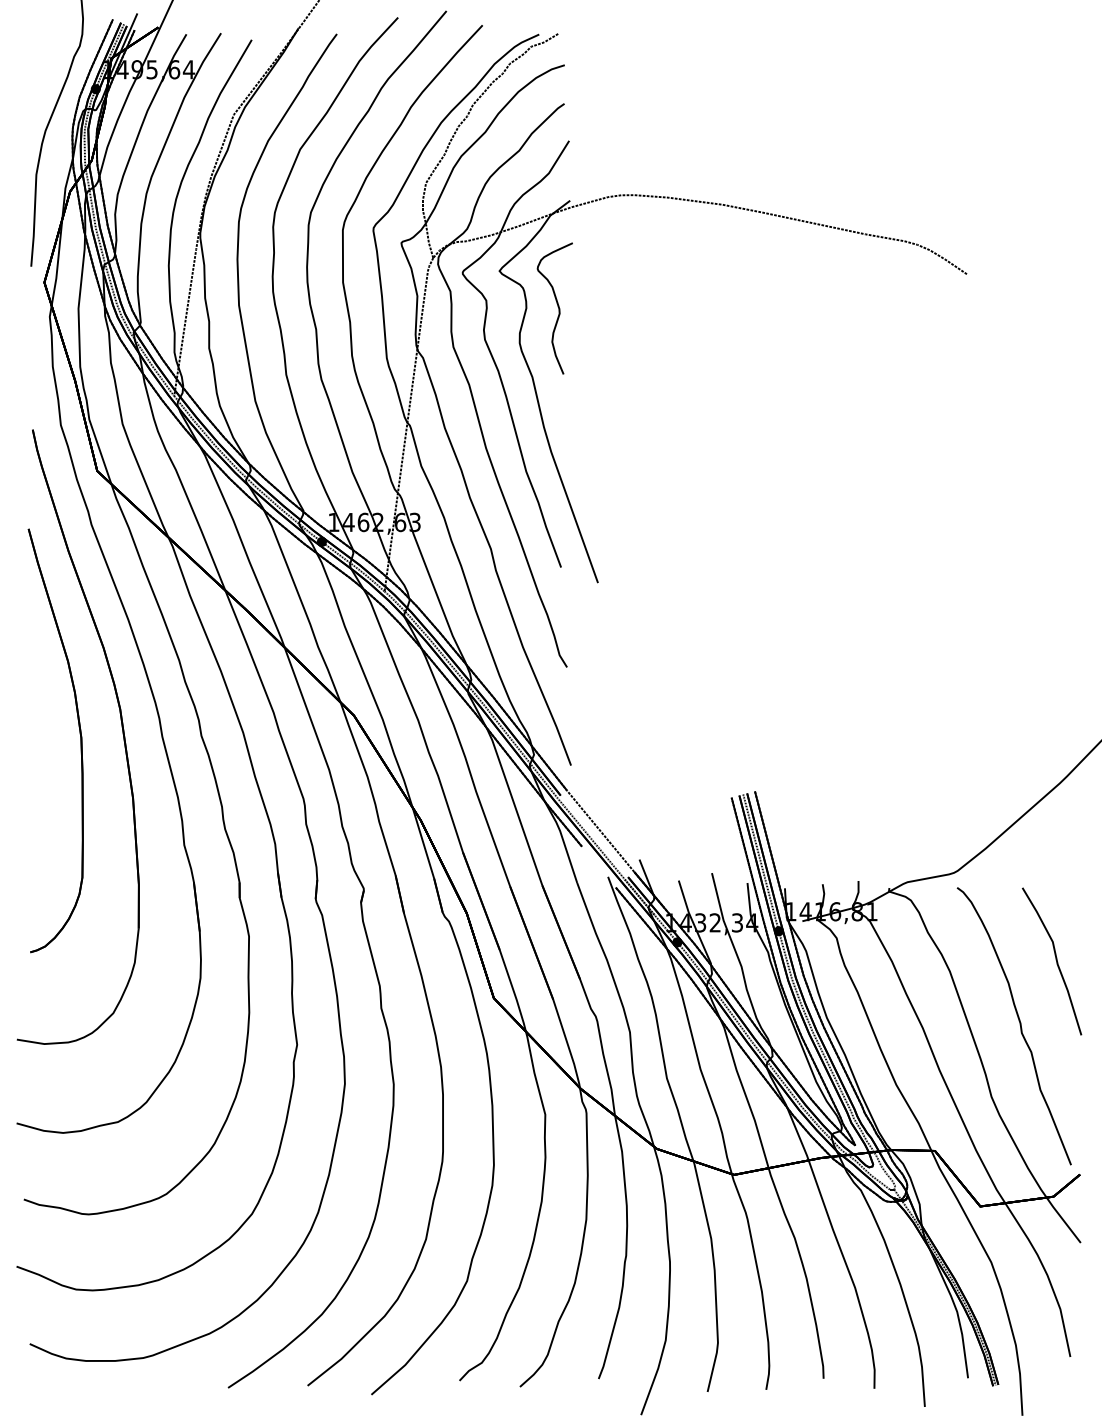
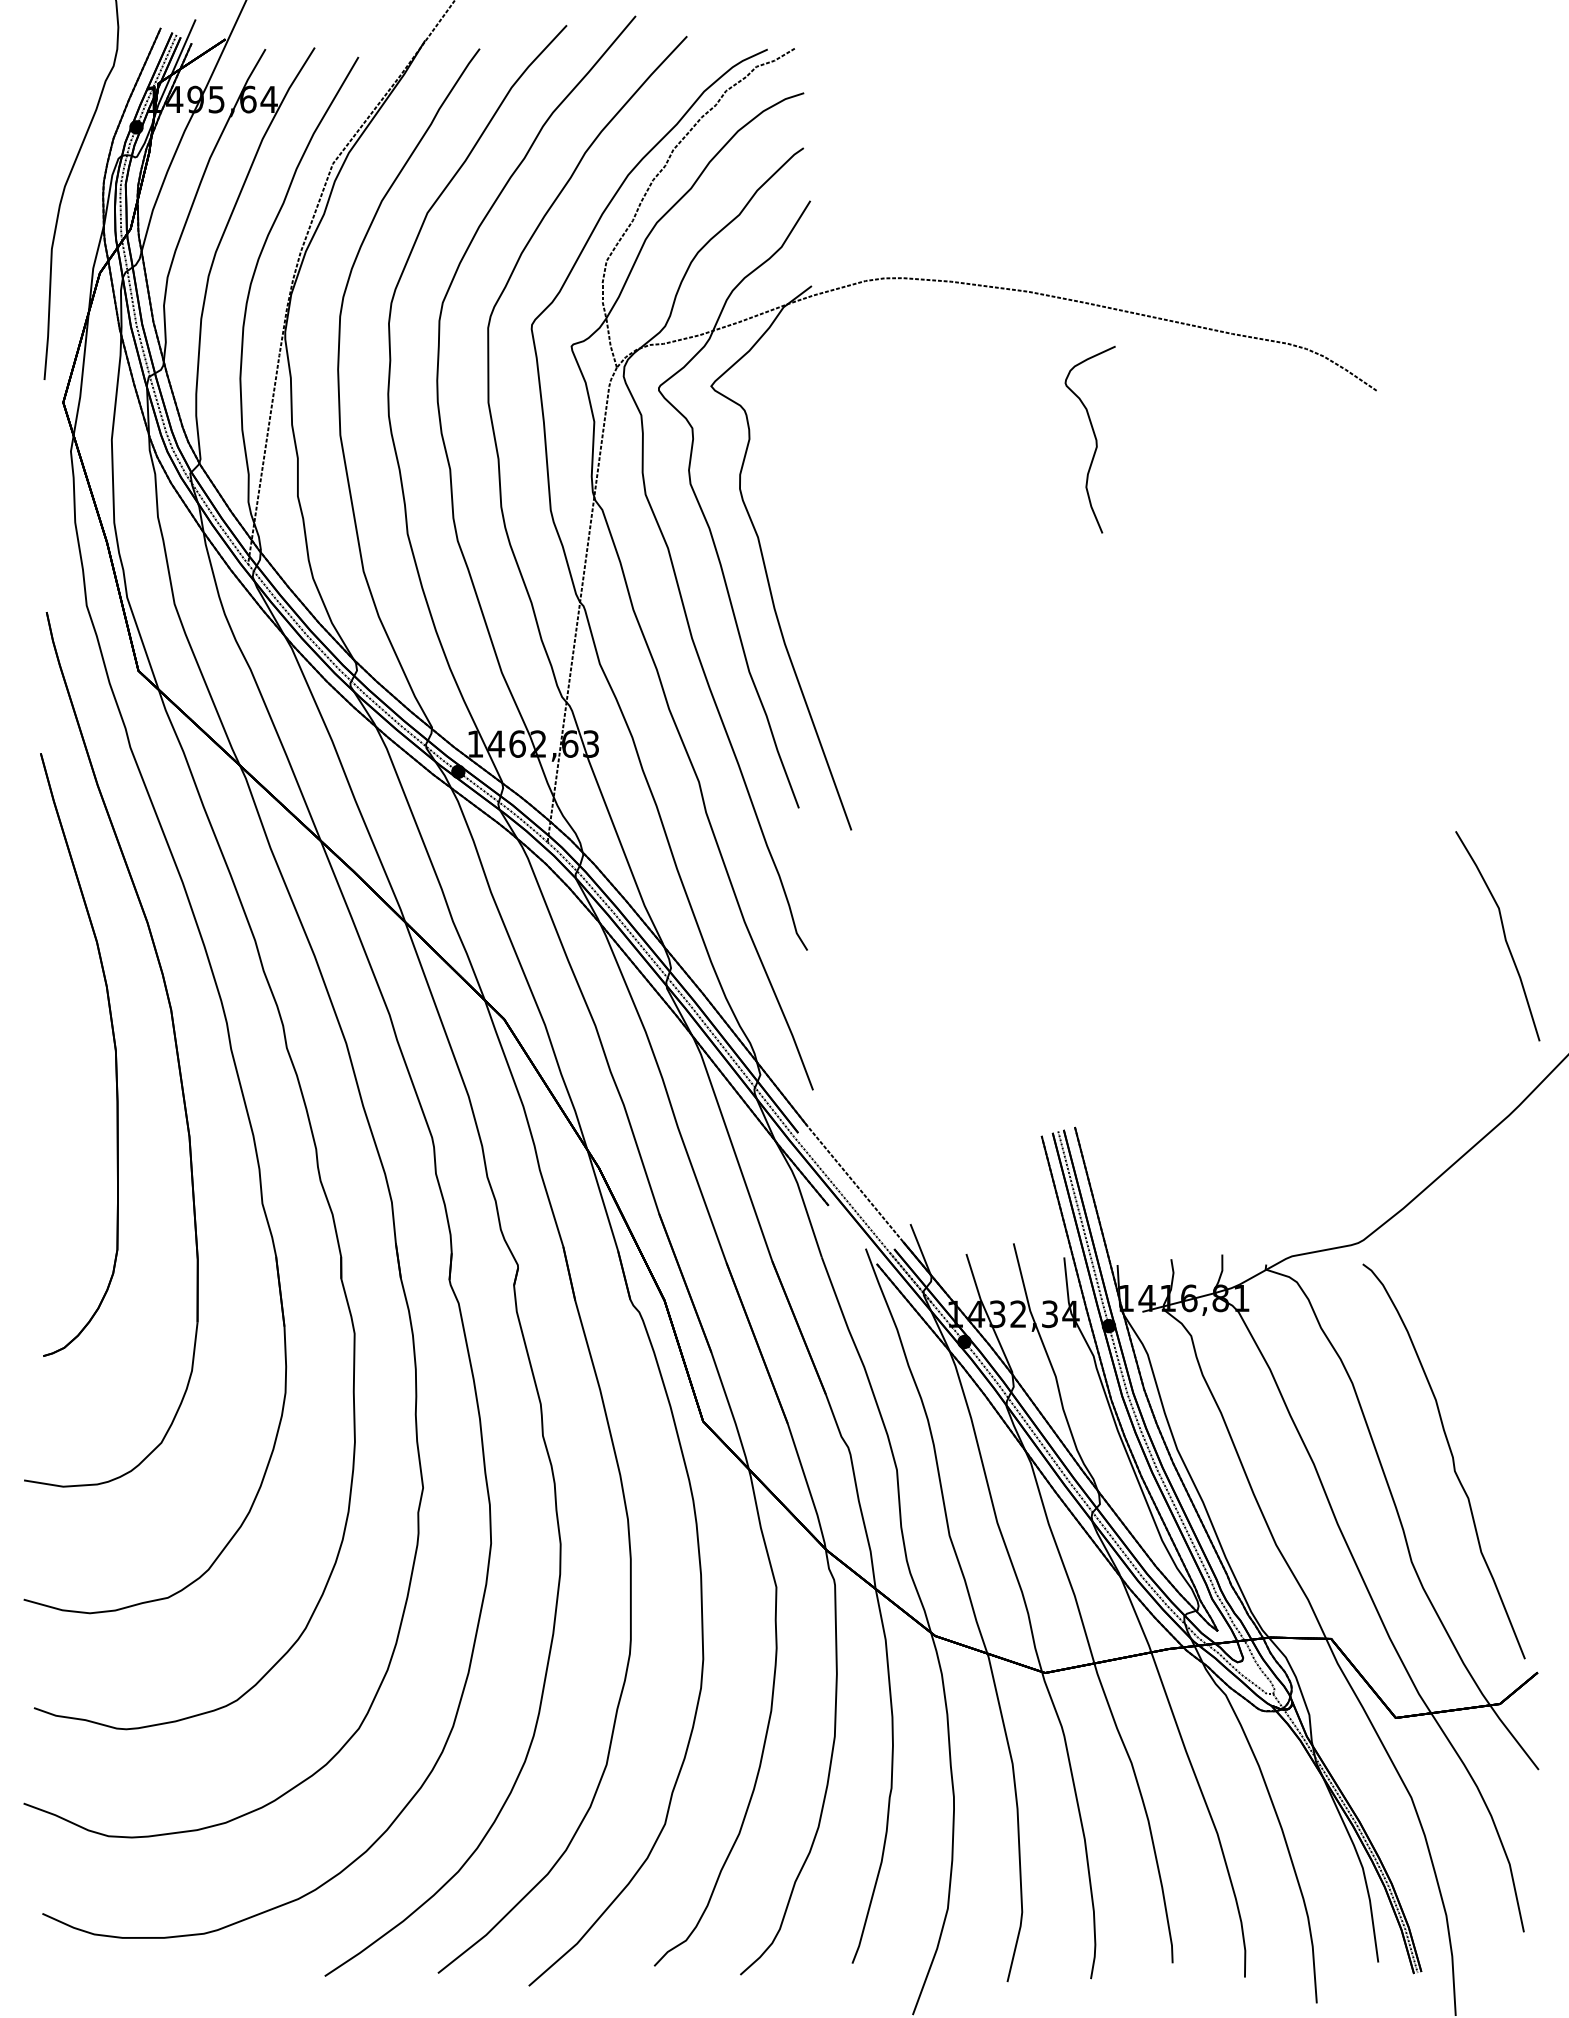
curve: (558, 307) -> (1094, 437), moved
part: (1056, 961) -> (1503, 935), moved

